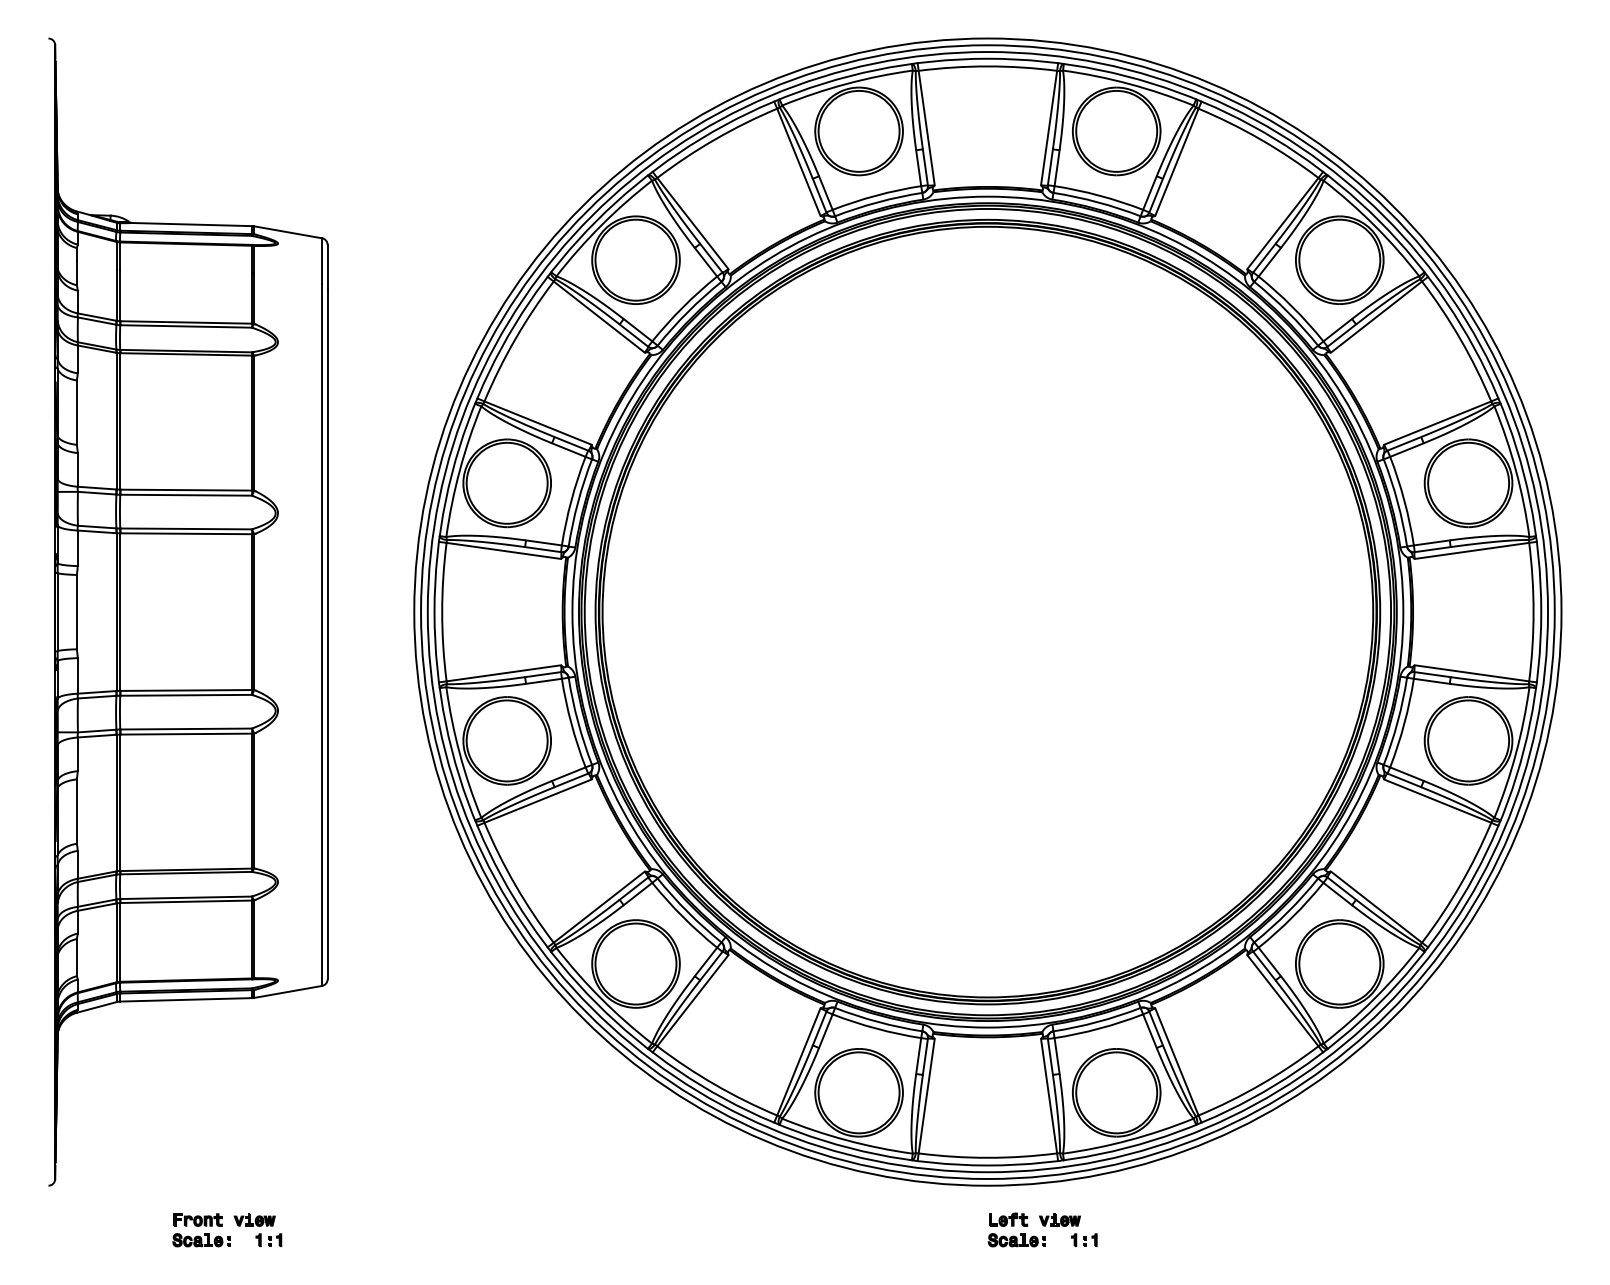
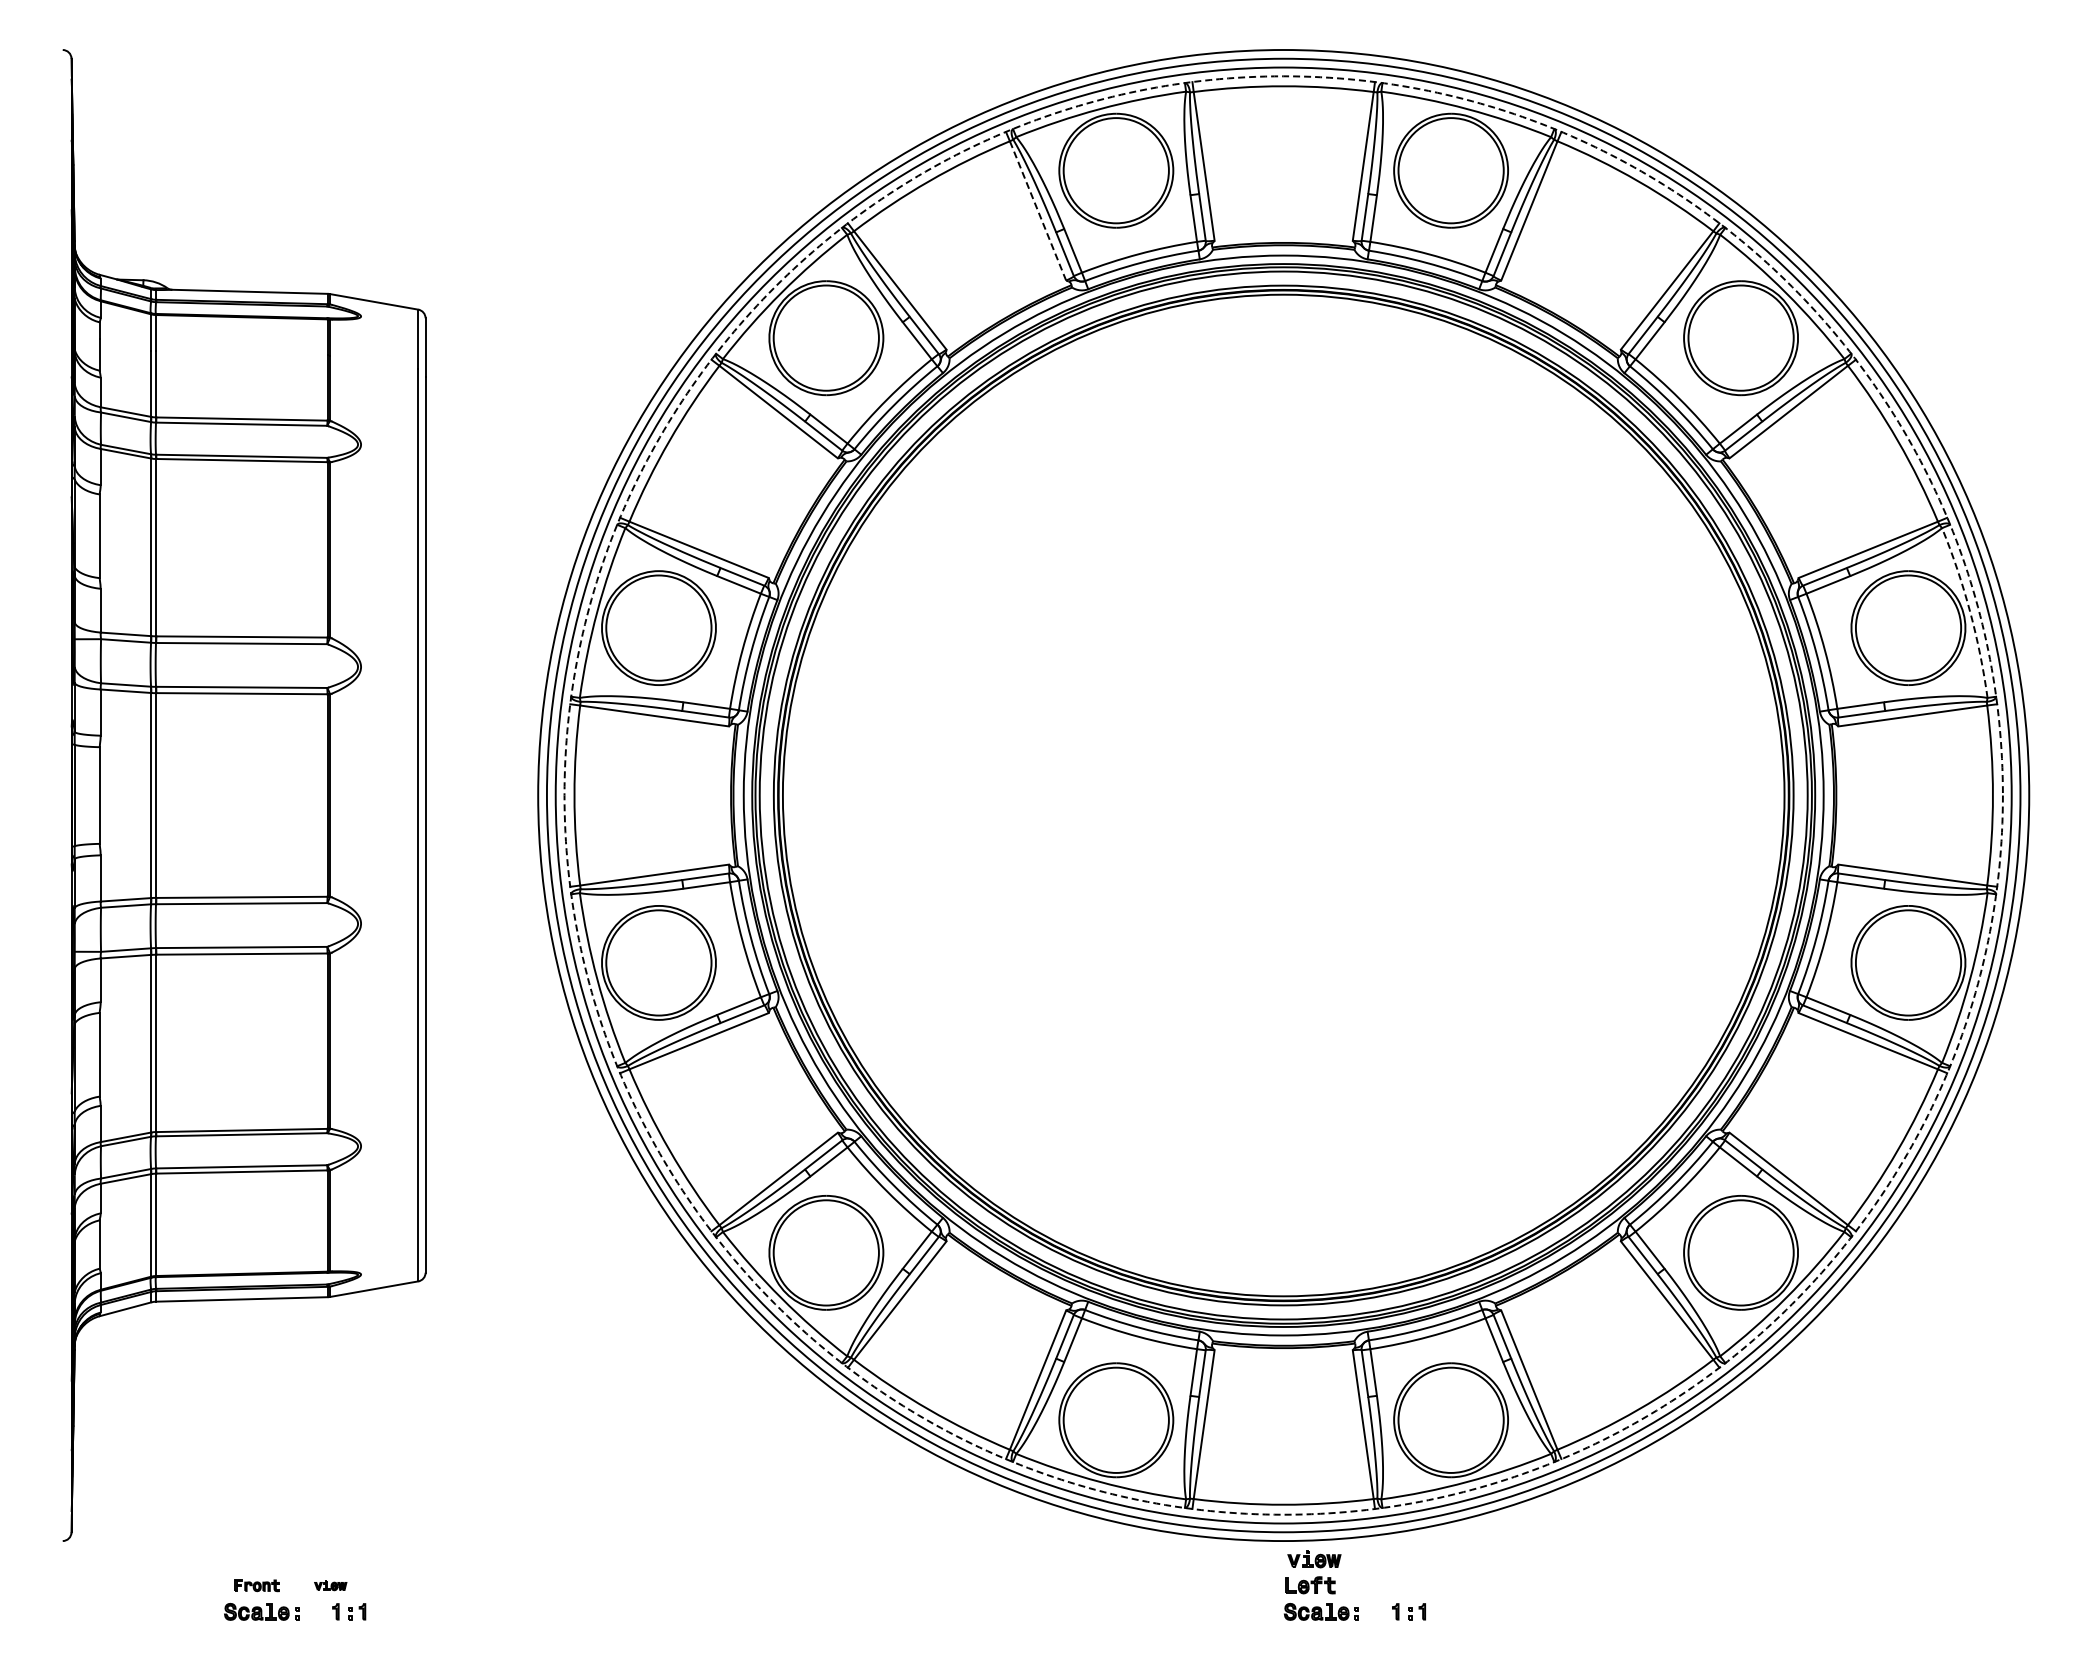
line: (798, 162) -> (1037, 210), solid -> dashed
arc: (1516, 470) -> (1970, 611), solid -> dashed
circle: (987, 612) -> (1283, 795), solid -> dashed
part: (198, 1219) -> (257, 1585), size x0.7
part: (254, 1219) -> (330, 1585), size x0.6
part: (1060, 1219) -> (1314, 1559), moved

